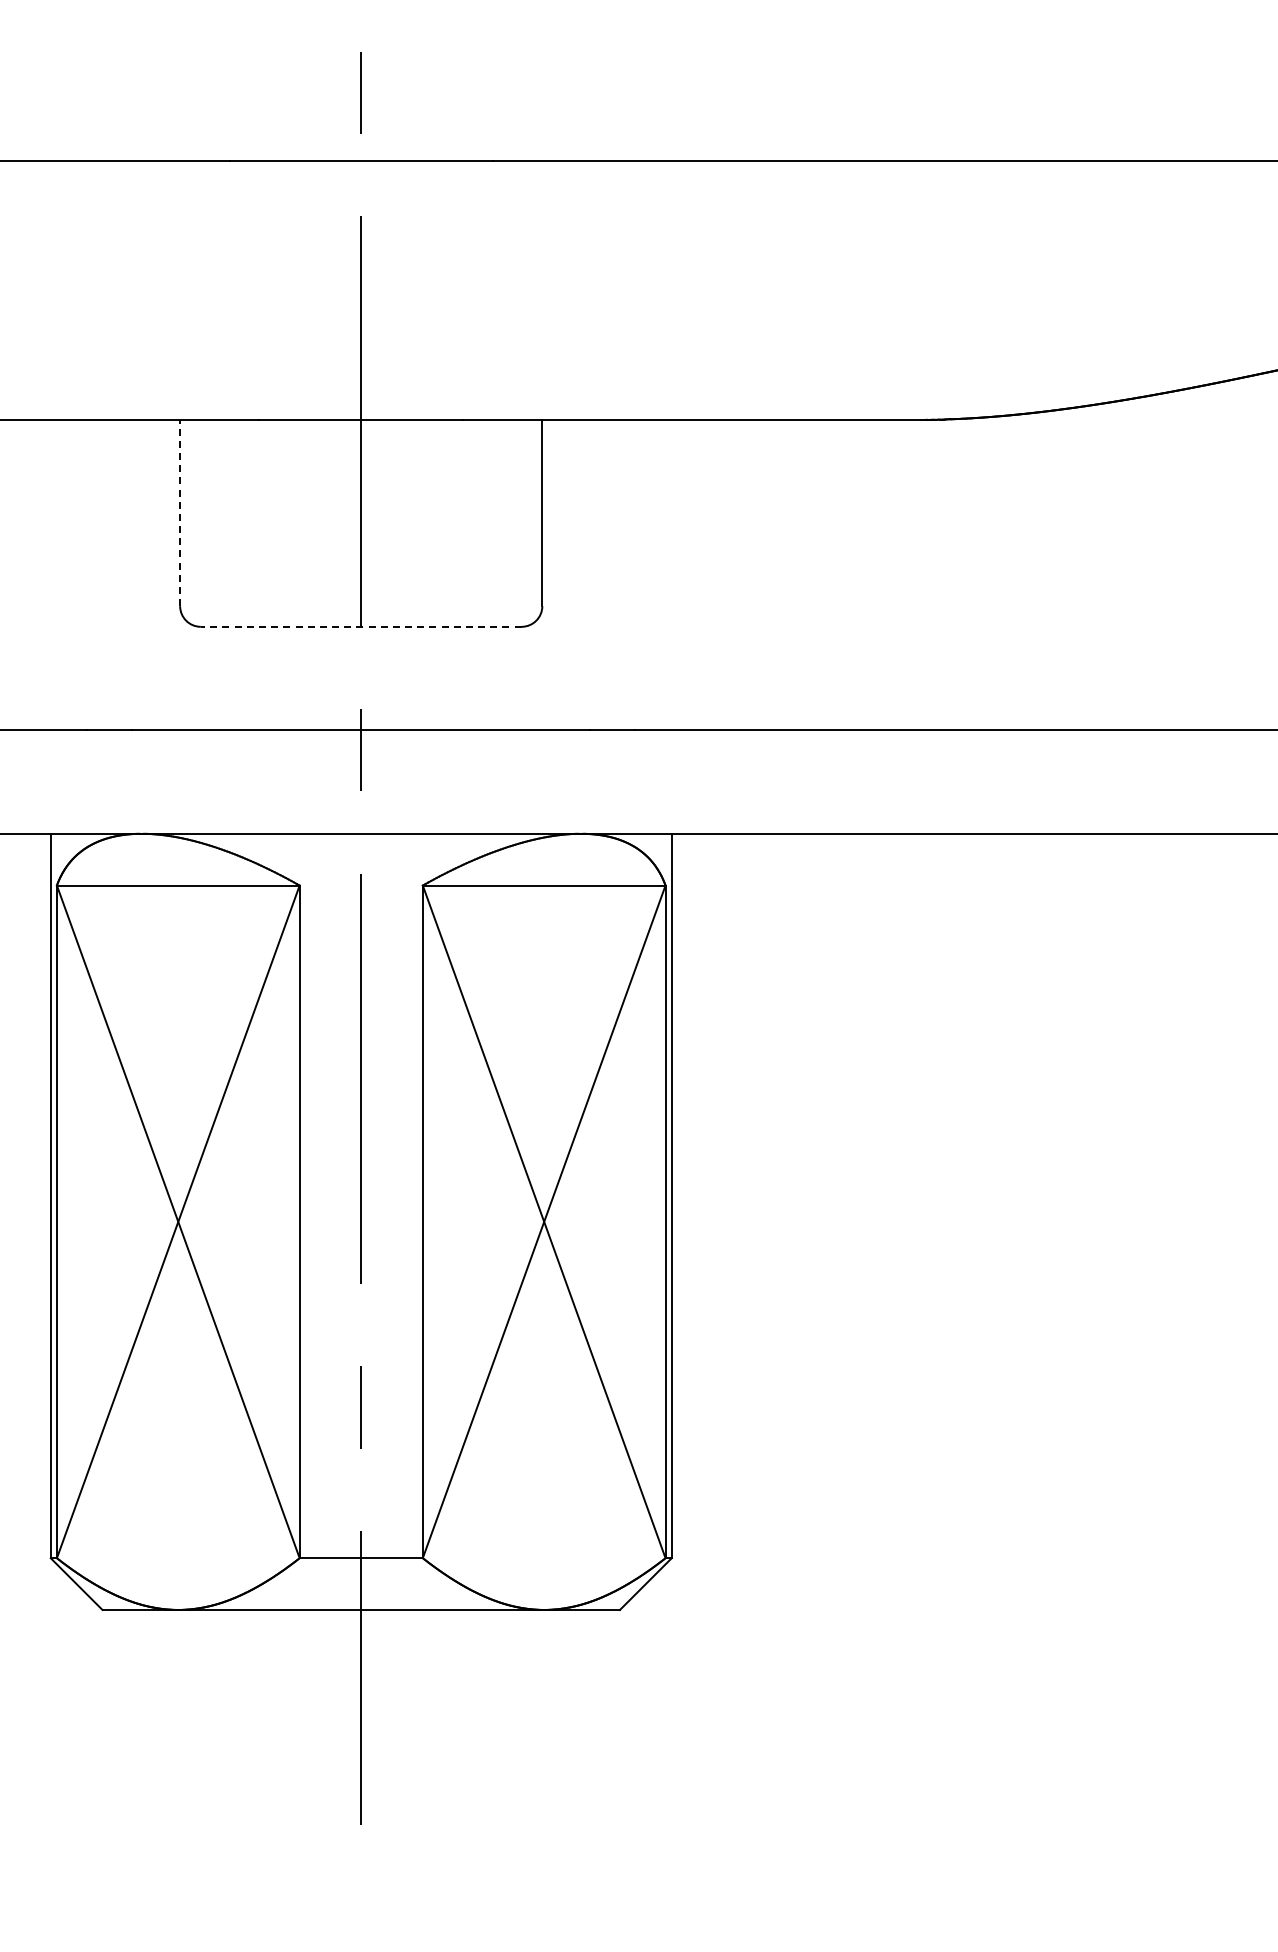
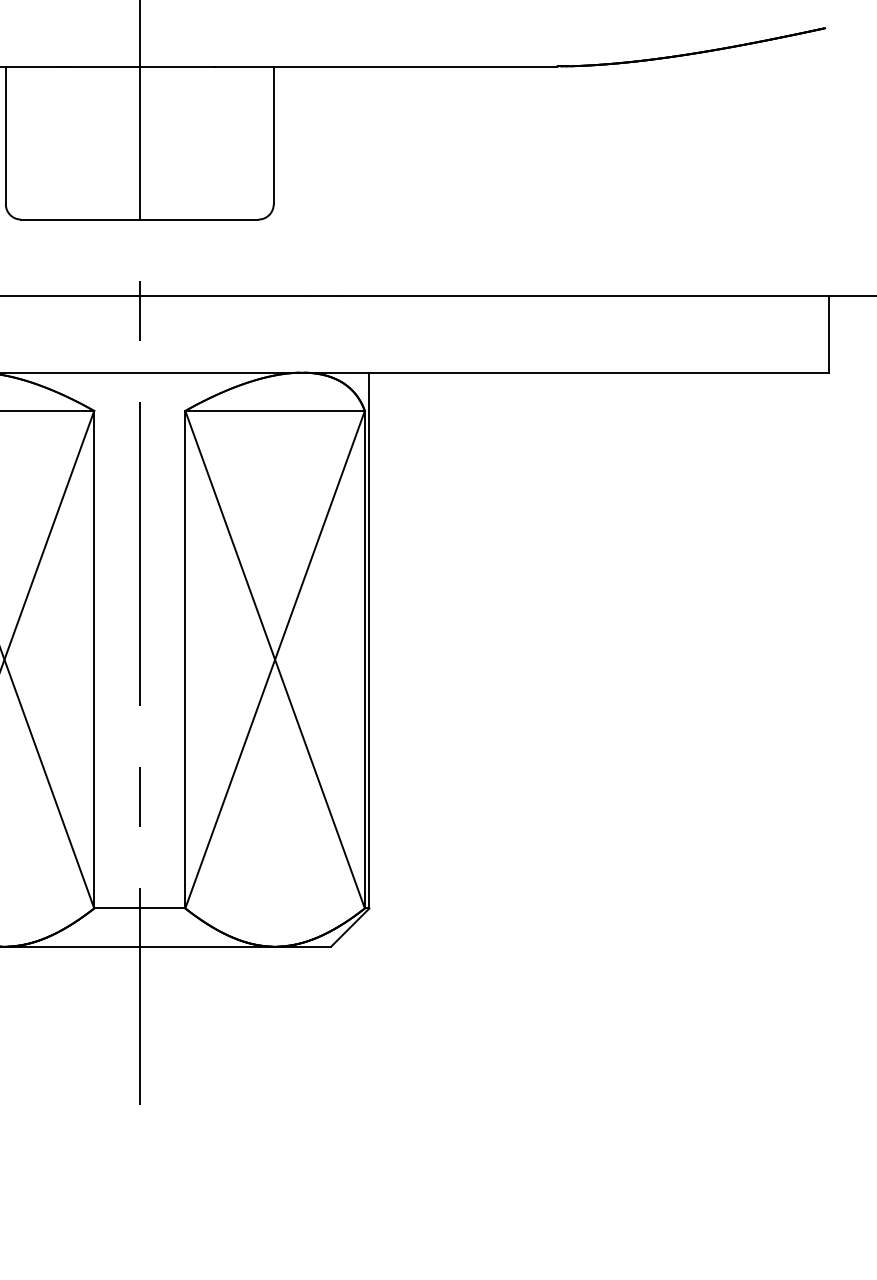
line: (180, 512) -> (6, 135), dashed -> solid
line: (360, 626) -> (139, 219), dashed -> solid

